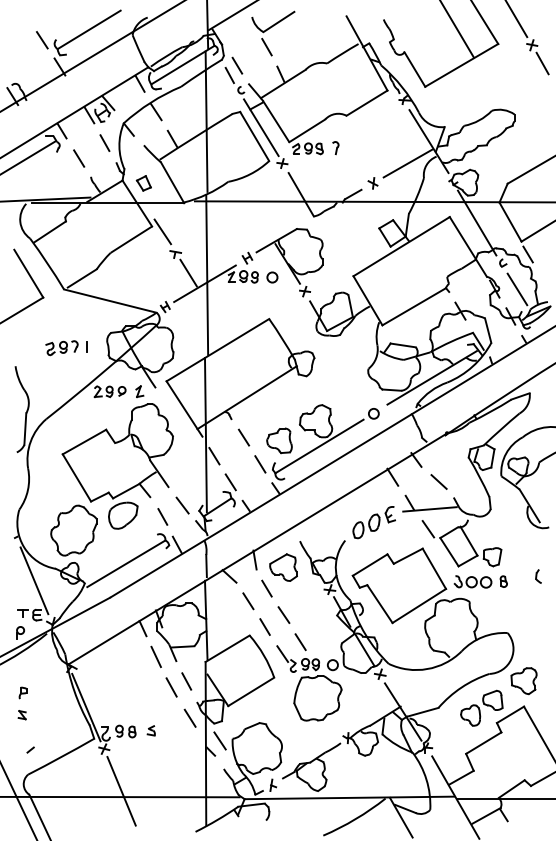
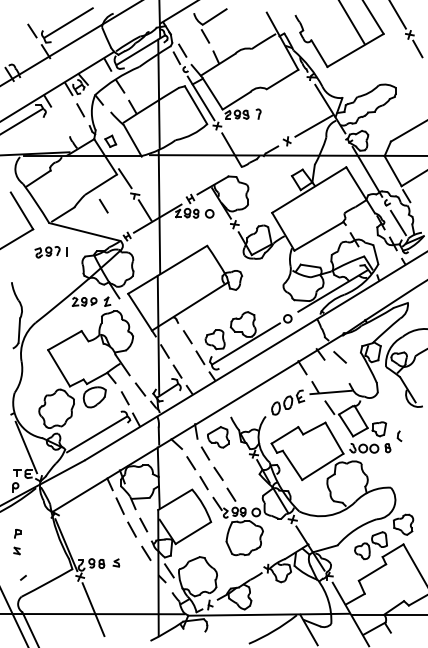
line: (78, 157) -> (103, 205), moved
part: (65, 348) -> (50, 252), moved
line: (438, 482) -> (339, 357), moved
part: (538, 575) -> (399, 435), moved

